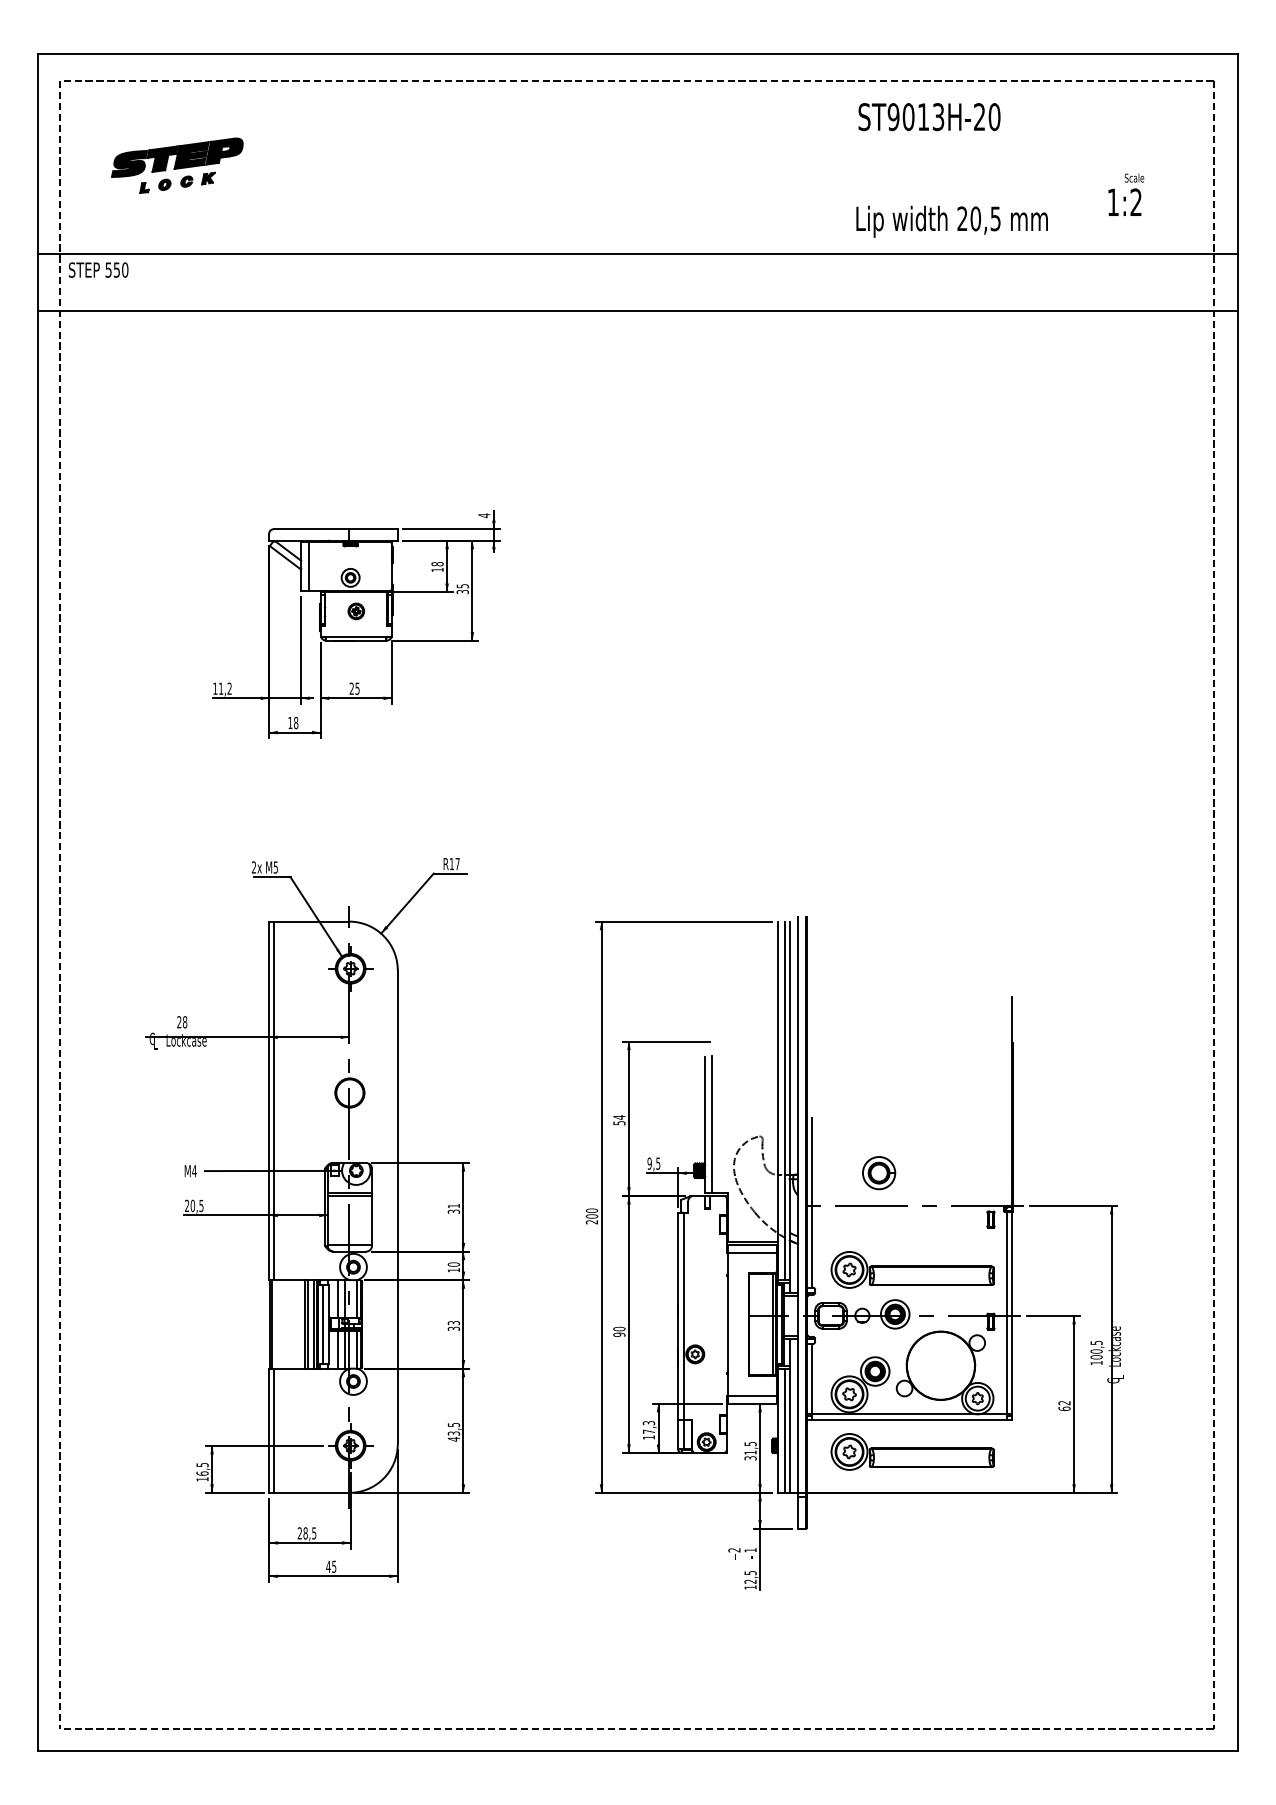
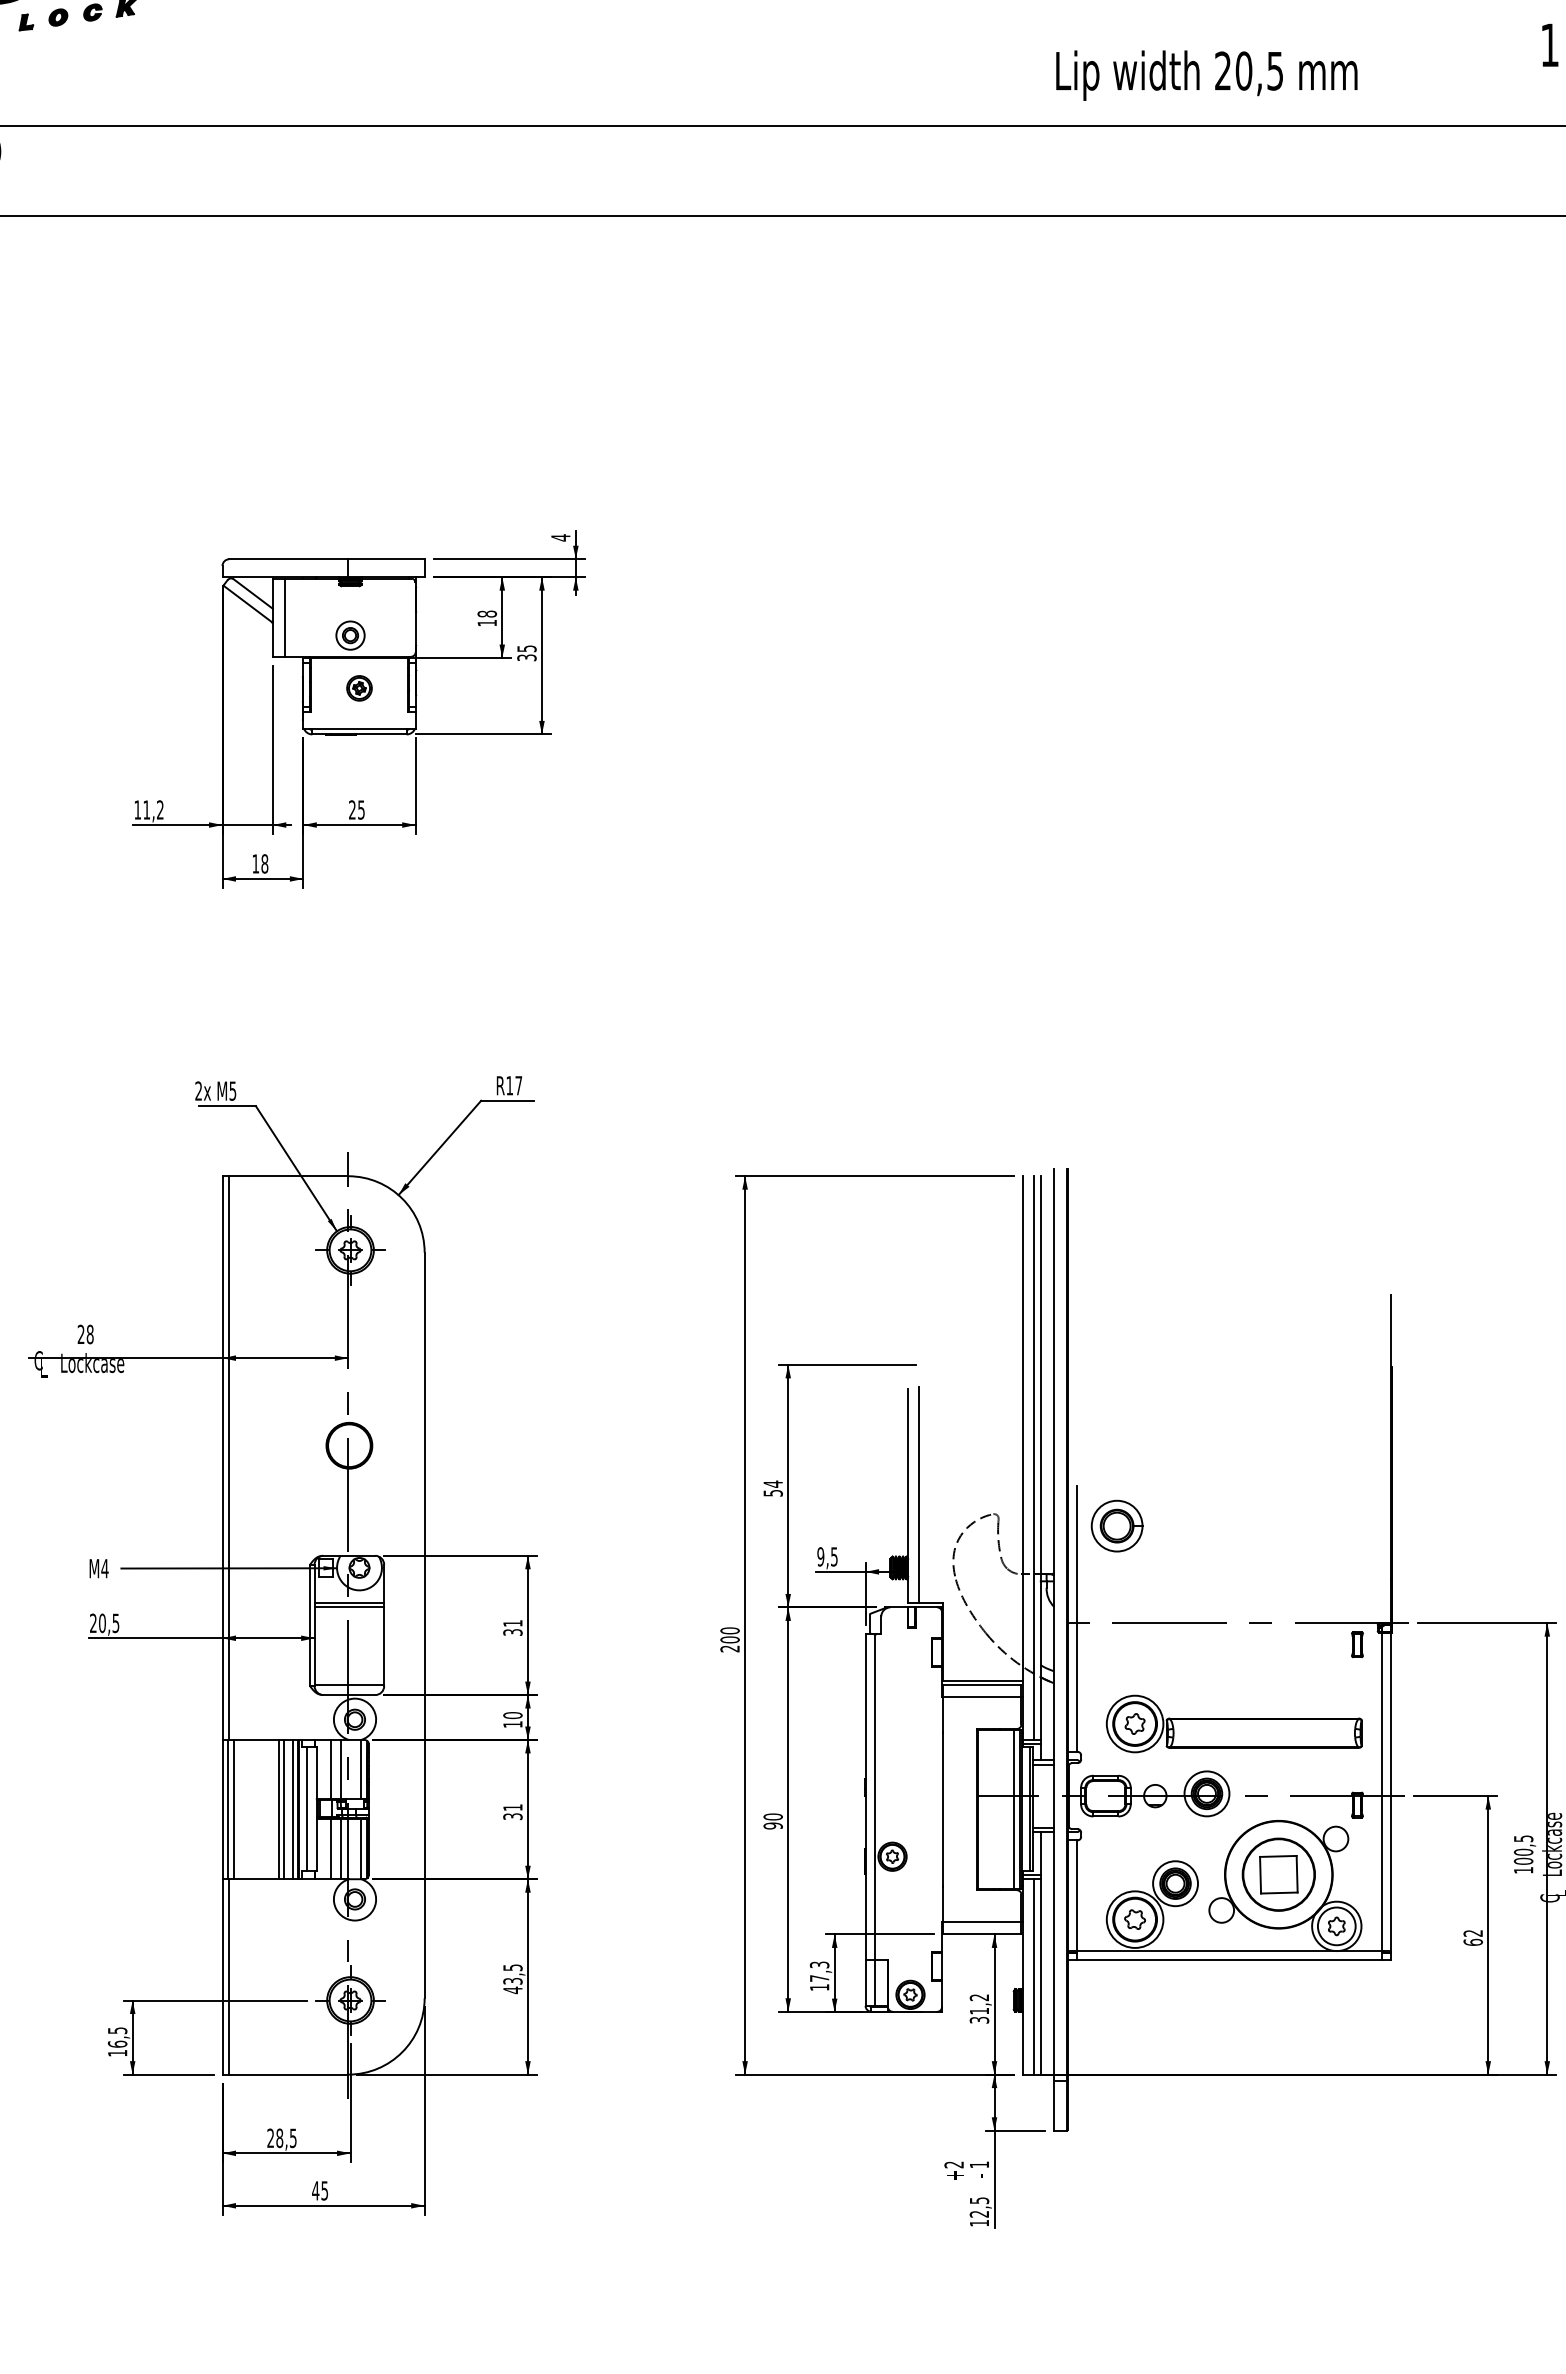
text: (951, 221) -> (1205, 75), moved
part: (879, 1173) -> (1117, 1526), moved
text: (453, 1323) -> (512, 1808), 33 -> 31
line: (276, 1324) -> (233, 1809), added
part: (940, 1365) -> (1278, 1874), added
text: (750, 1444) -> (979, 1998), 31,5 -> 31,2
part: (912, 1451) -> (1234, 2009), removed

